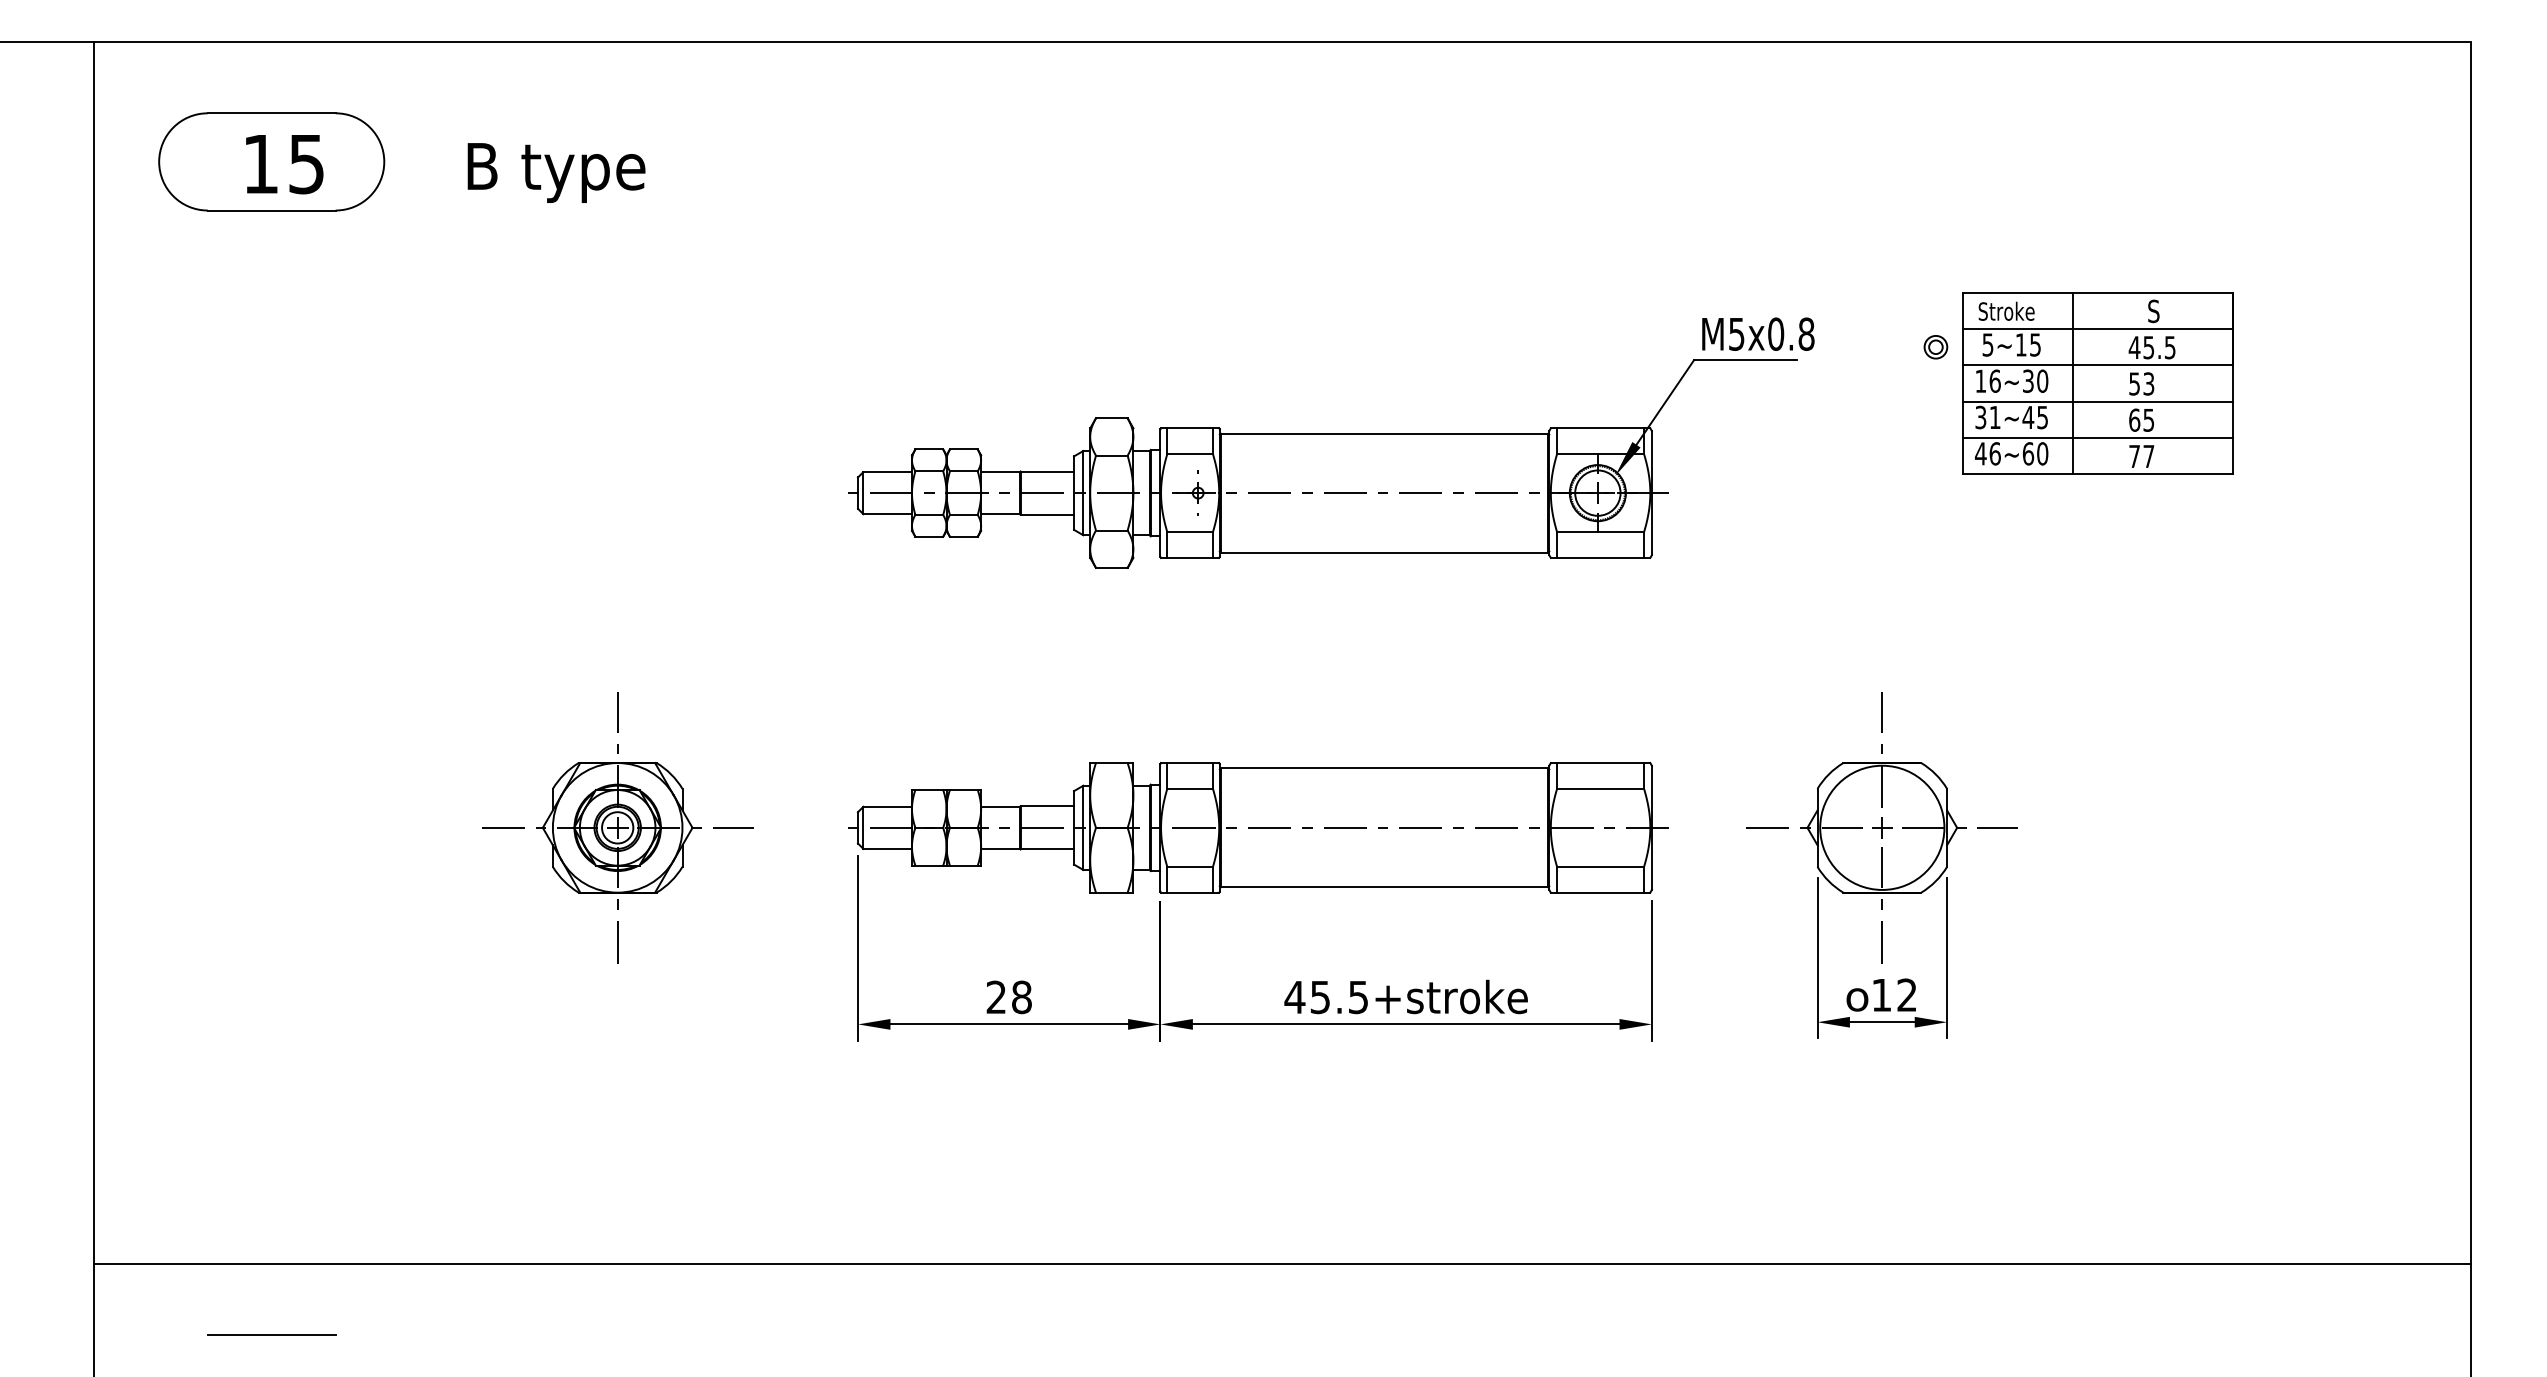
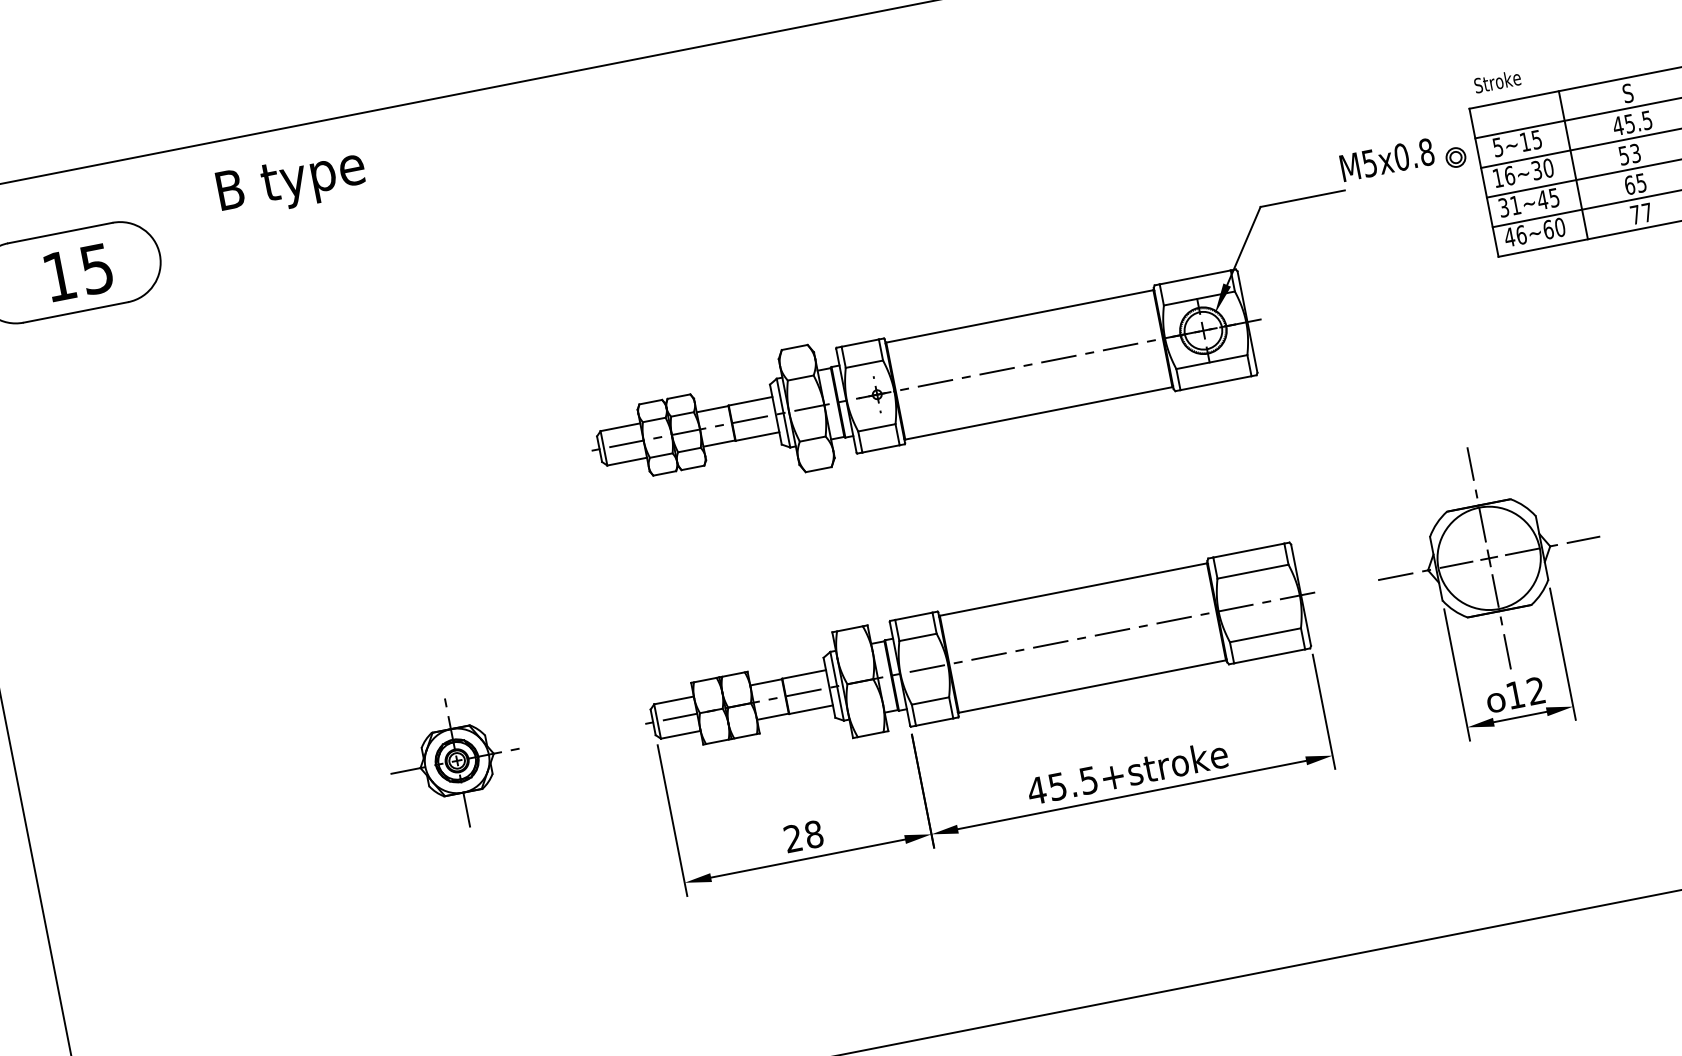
text: (556, 172) -> (291, 182), moved
text: (2006, 310) -> (1497, 80), moved
text: (1758, 333) -> (1387, 159), moved
part: (617, 827) -> (456, 760), size x0.6

